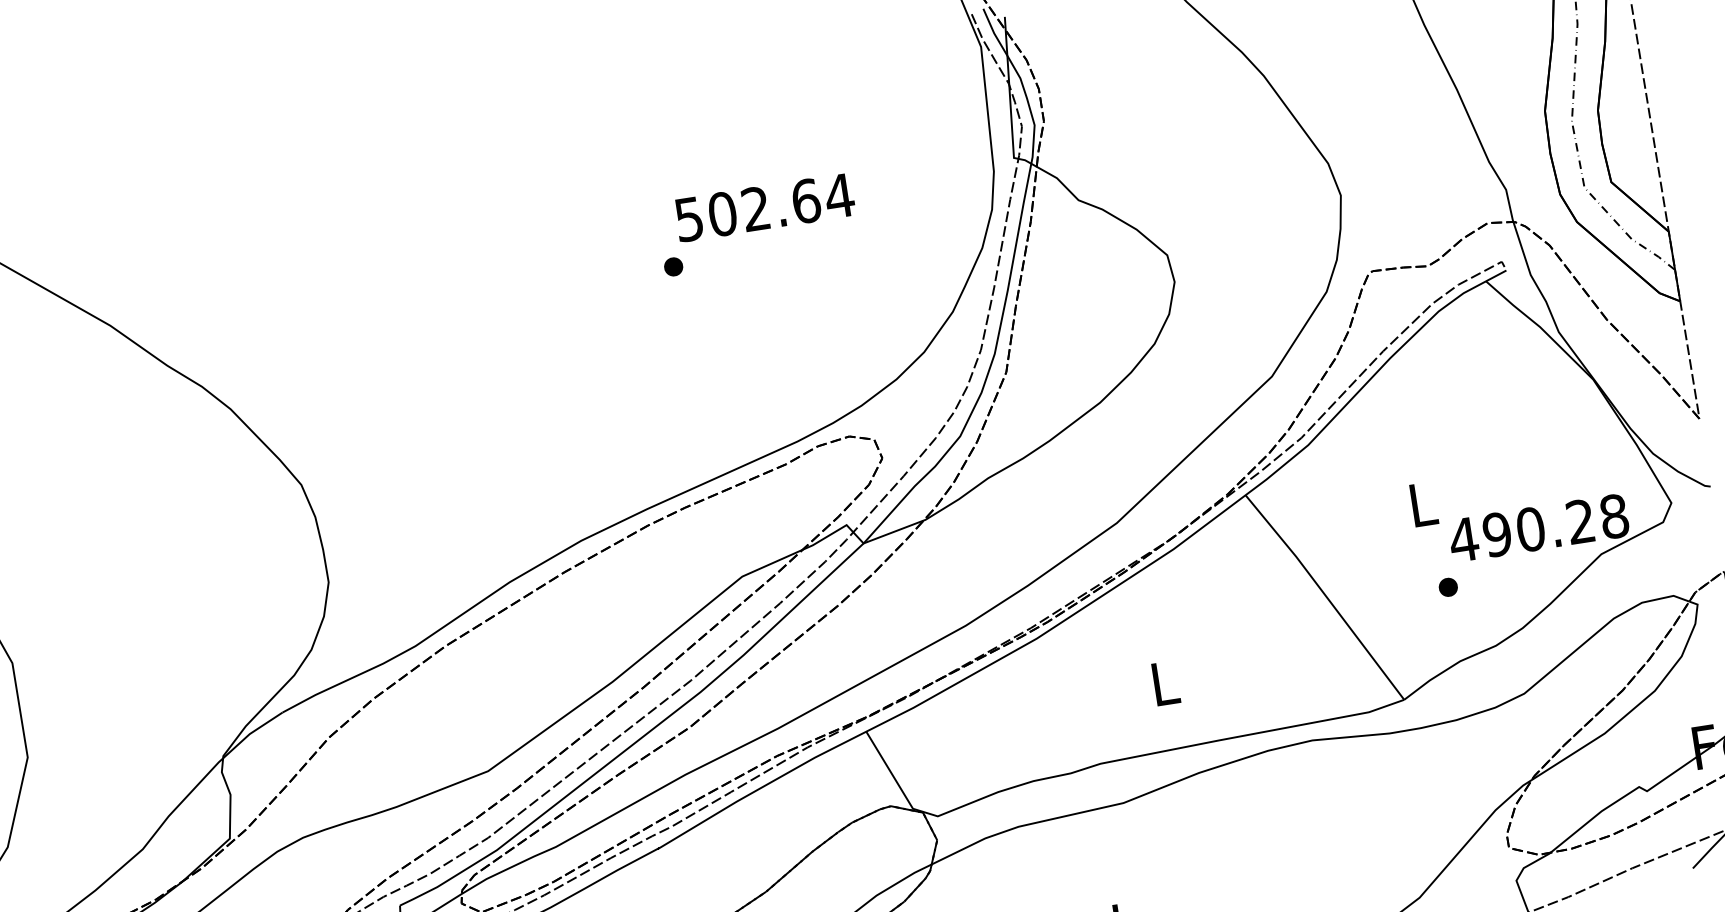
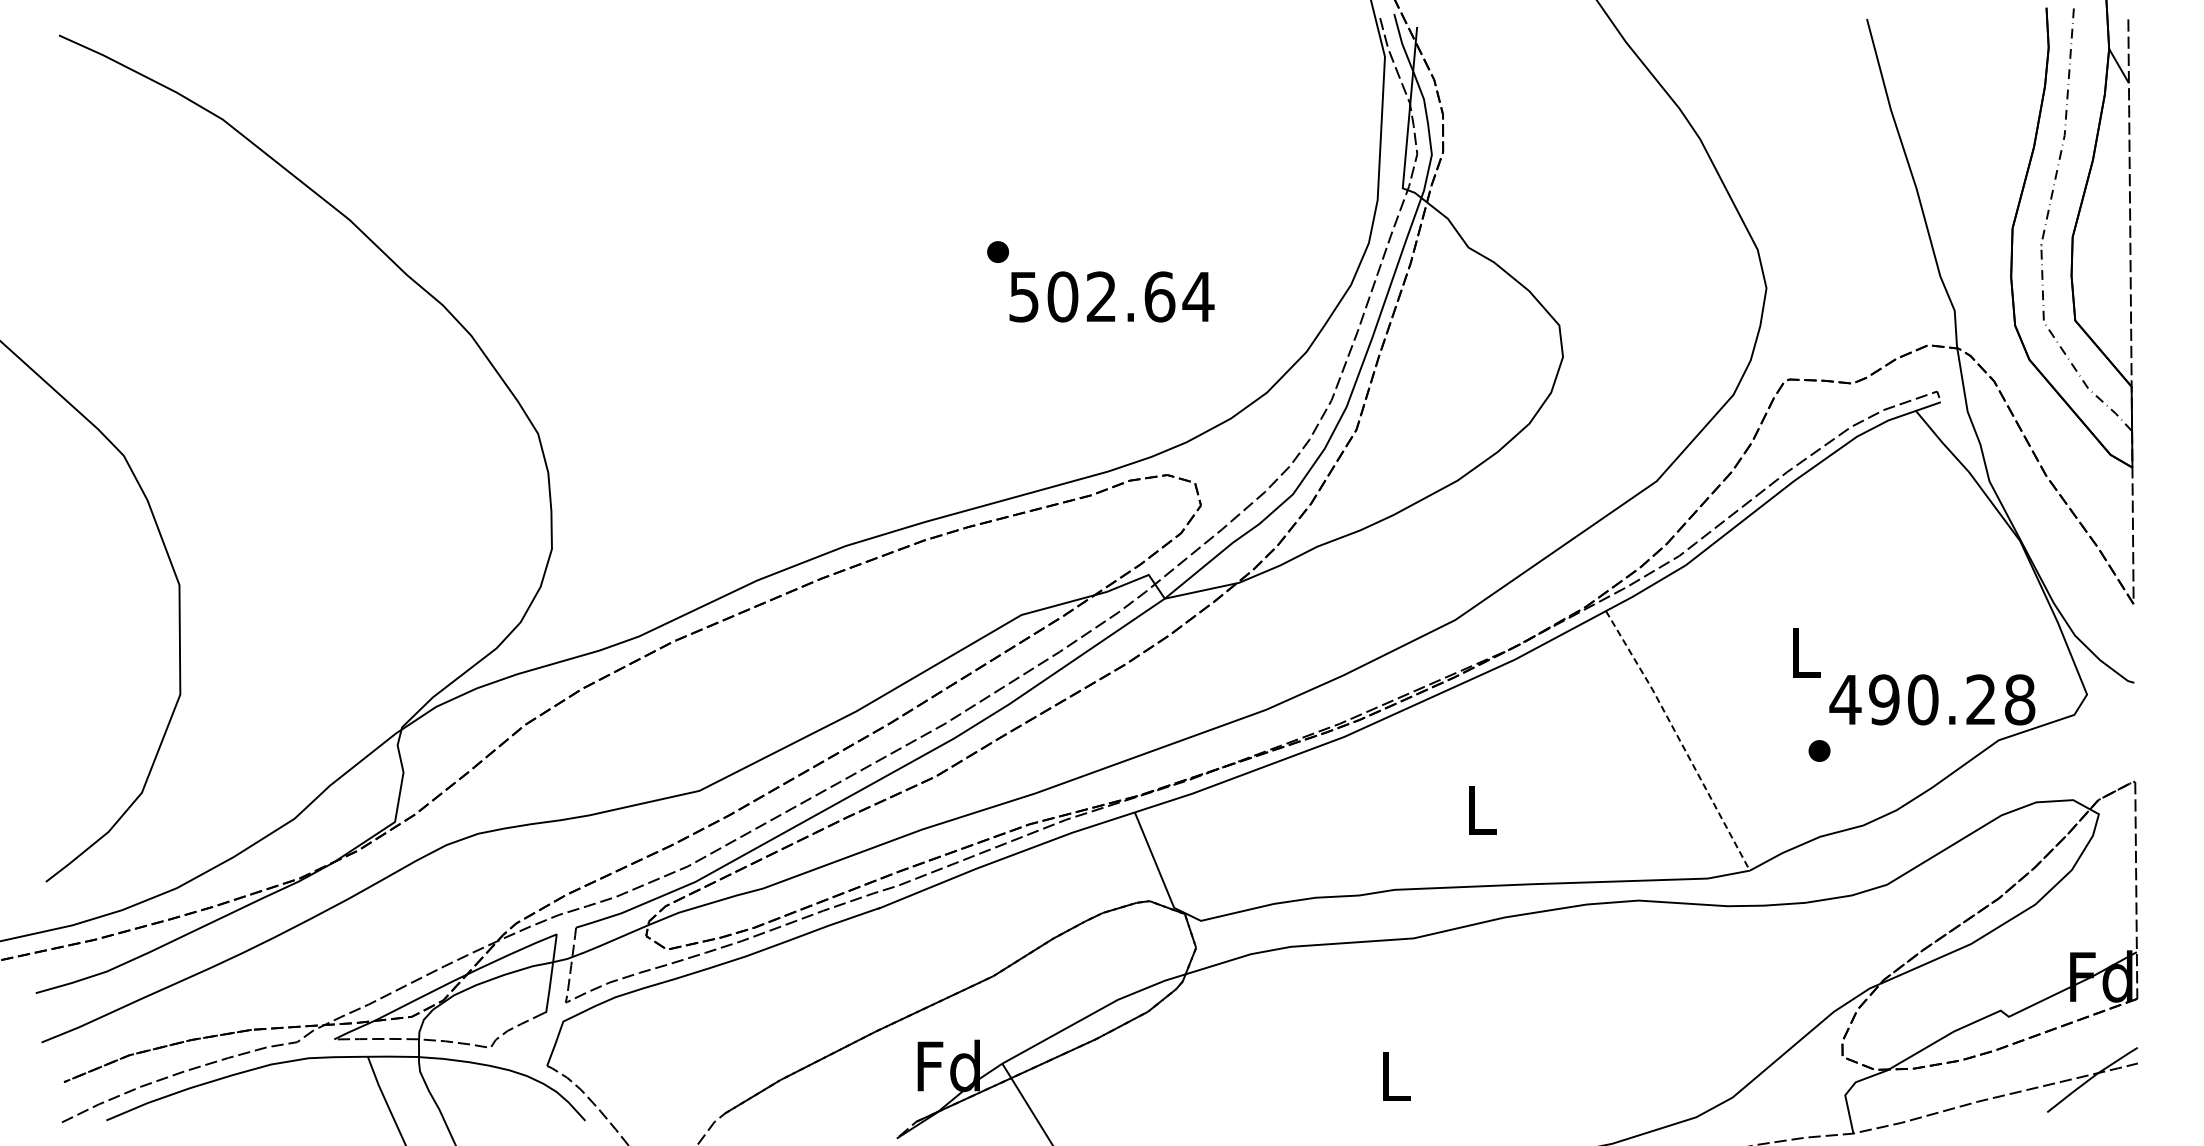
text: (764, 207) -> (1111, 296), moved
line: (1326, 596) -> (1679, 739), solid -> dashed

